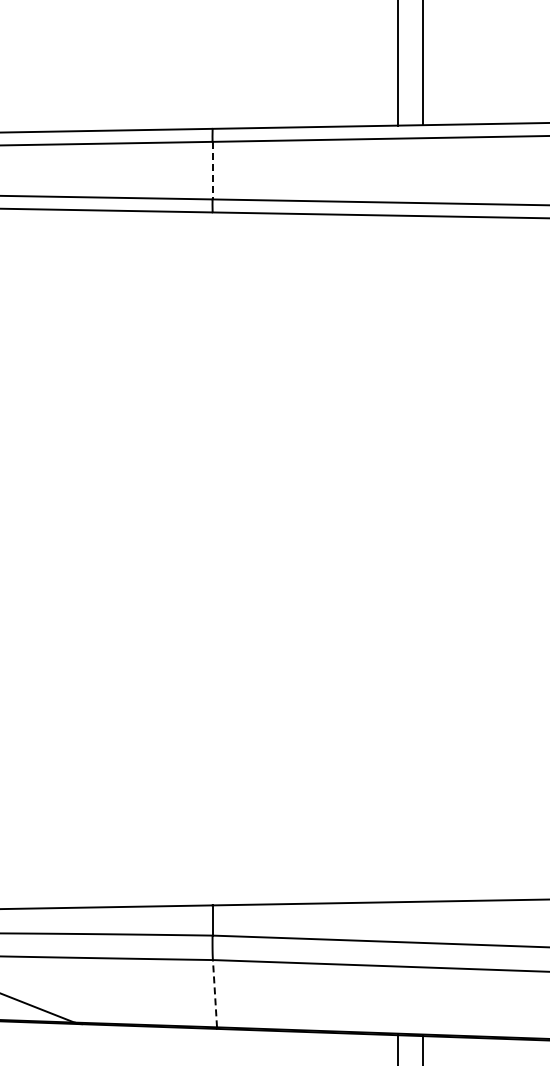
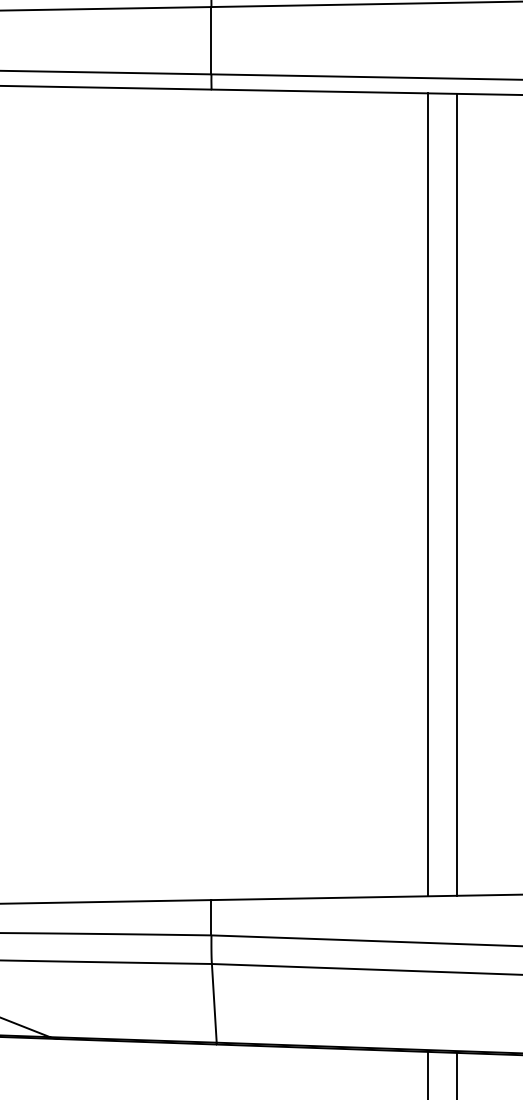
line: (212, 170) -> (211, 40), dashed -> solid
line: (397, 558) -> (427, 494), added
line: (422, 558) -> (457, 494), added
line: (215, 993) -> (214, 1003), dashed -> solid

